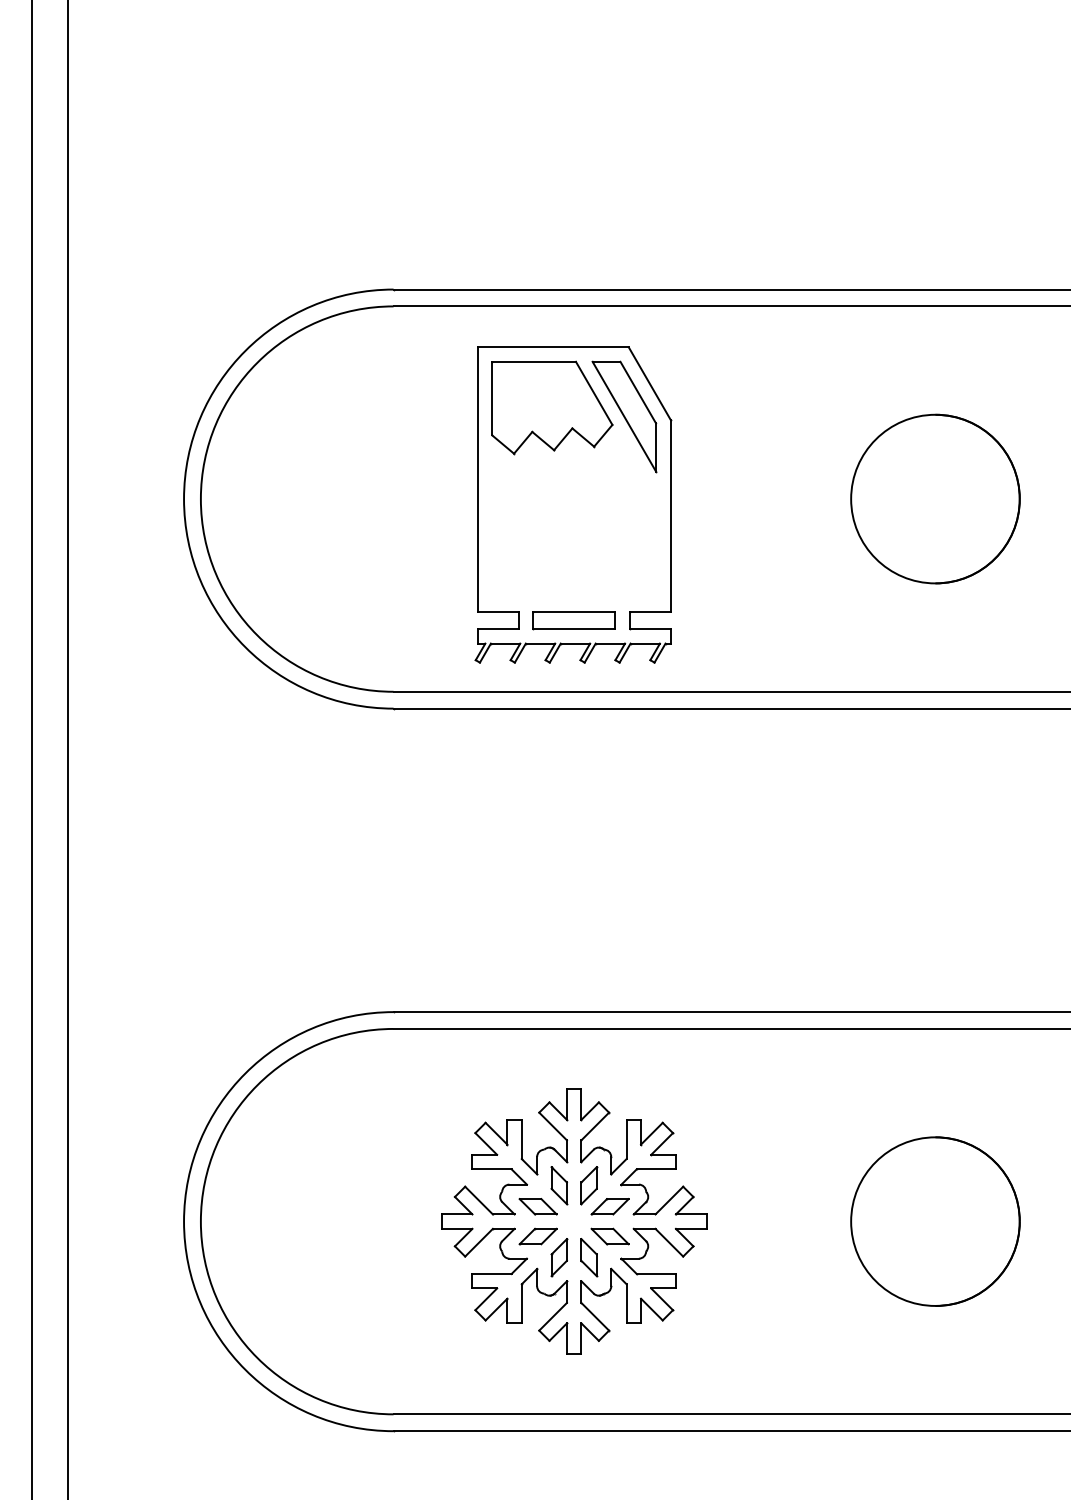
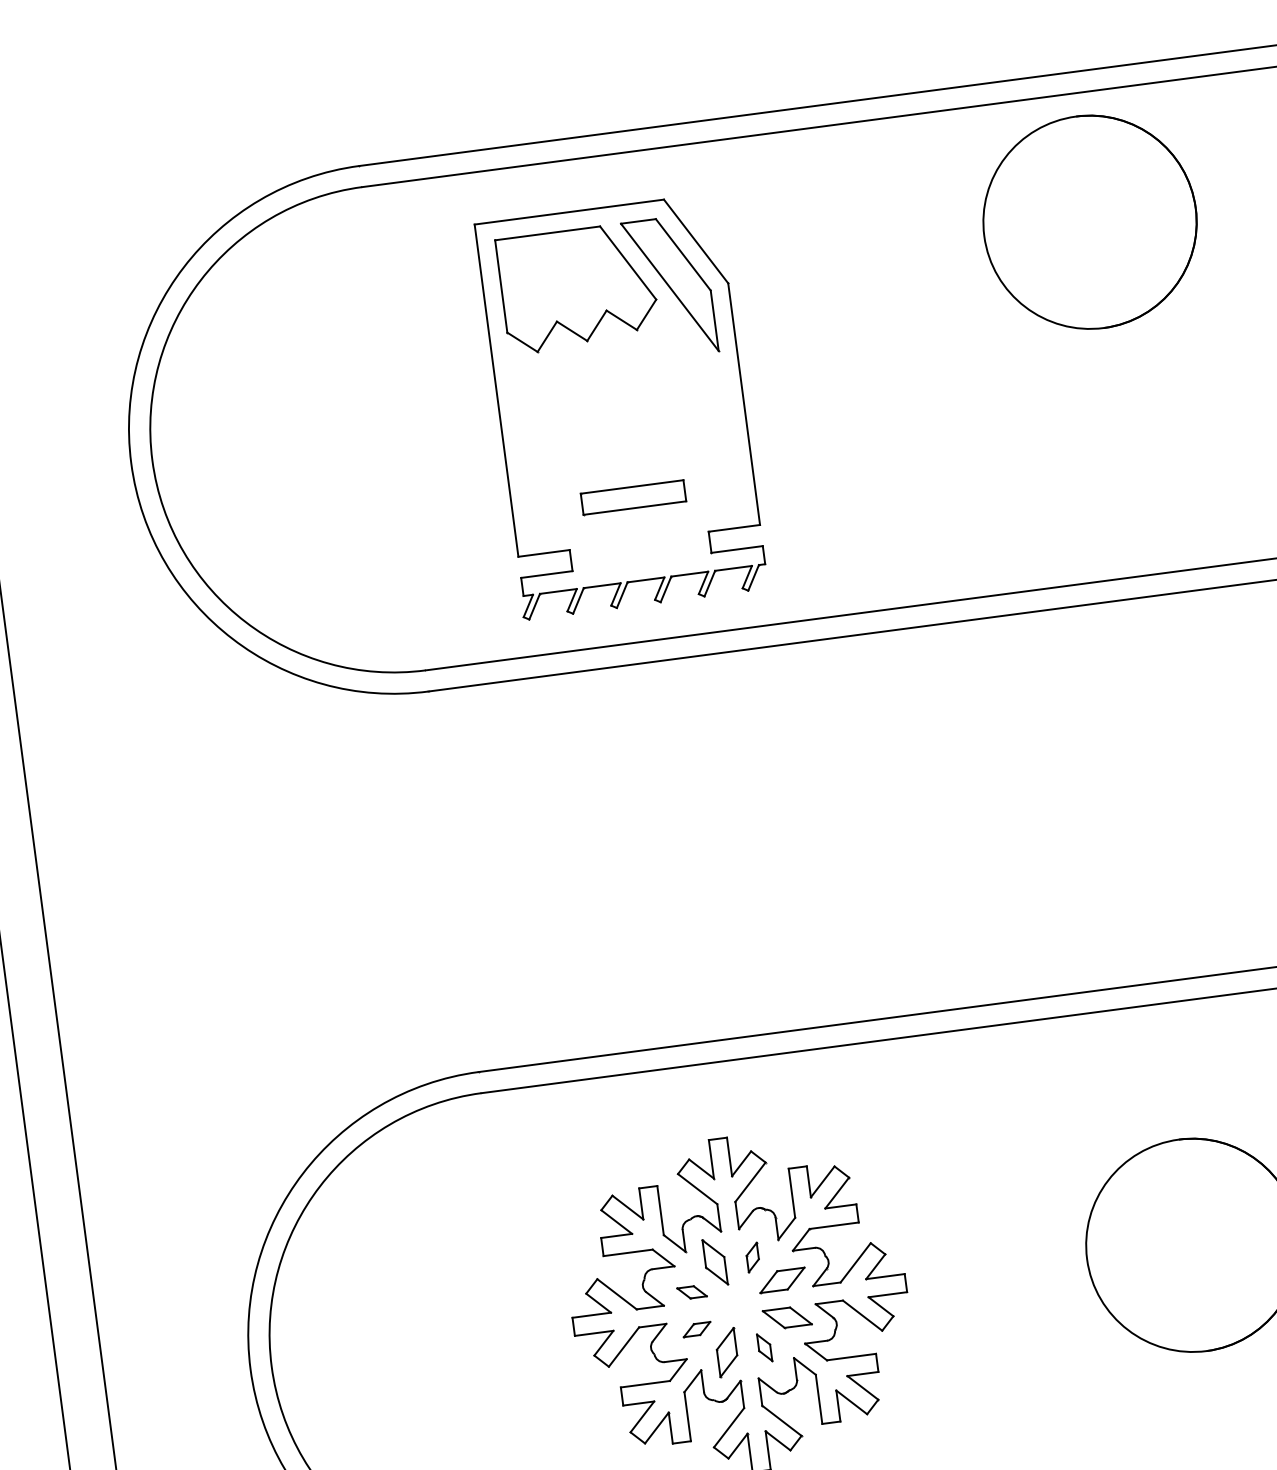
part: (935, 498) -> (1090, 221), moved
part: (573, 620) -> (632, 497), moved
part: (589, 1185) -> (753, 1257), size x0.6
part: (537, 1206) -> (691, 1292), size x0.6
part: (537, 1236) -> (696, 1329), size x0.6
part: (589, 1257) -> (764, 1347), size x0.6

